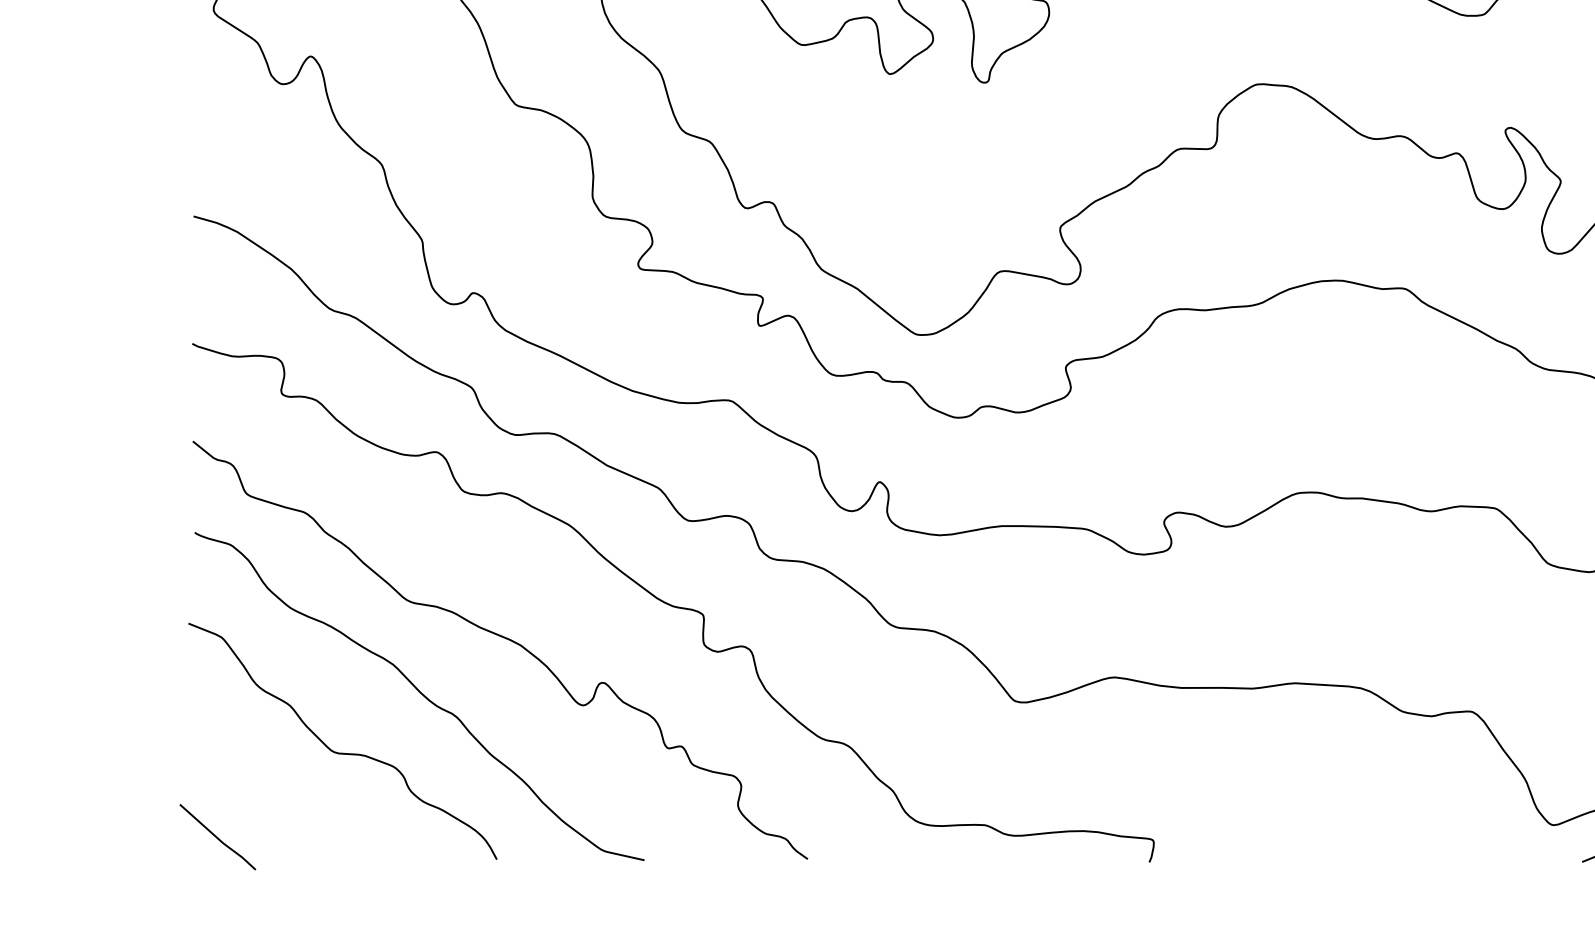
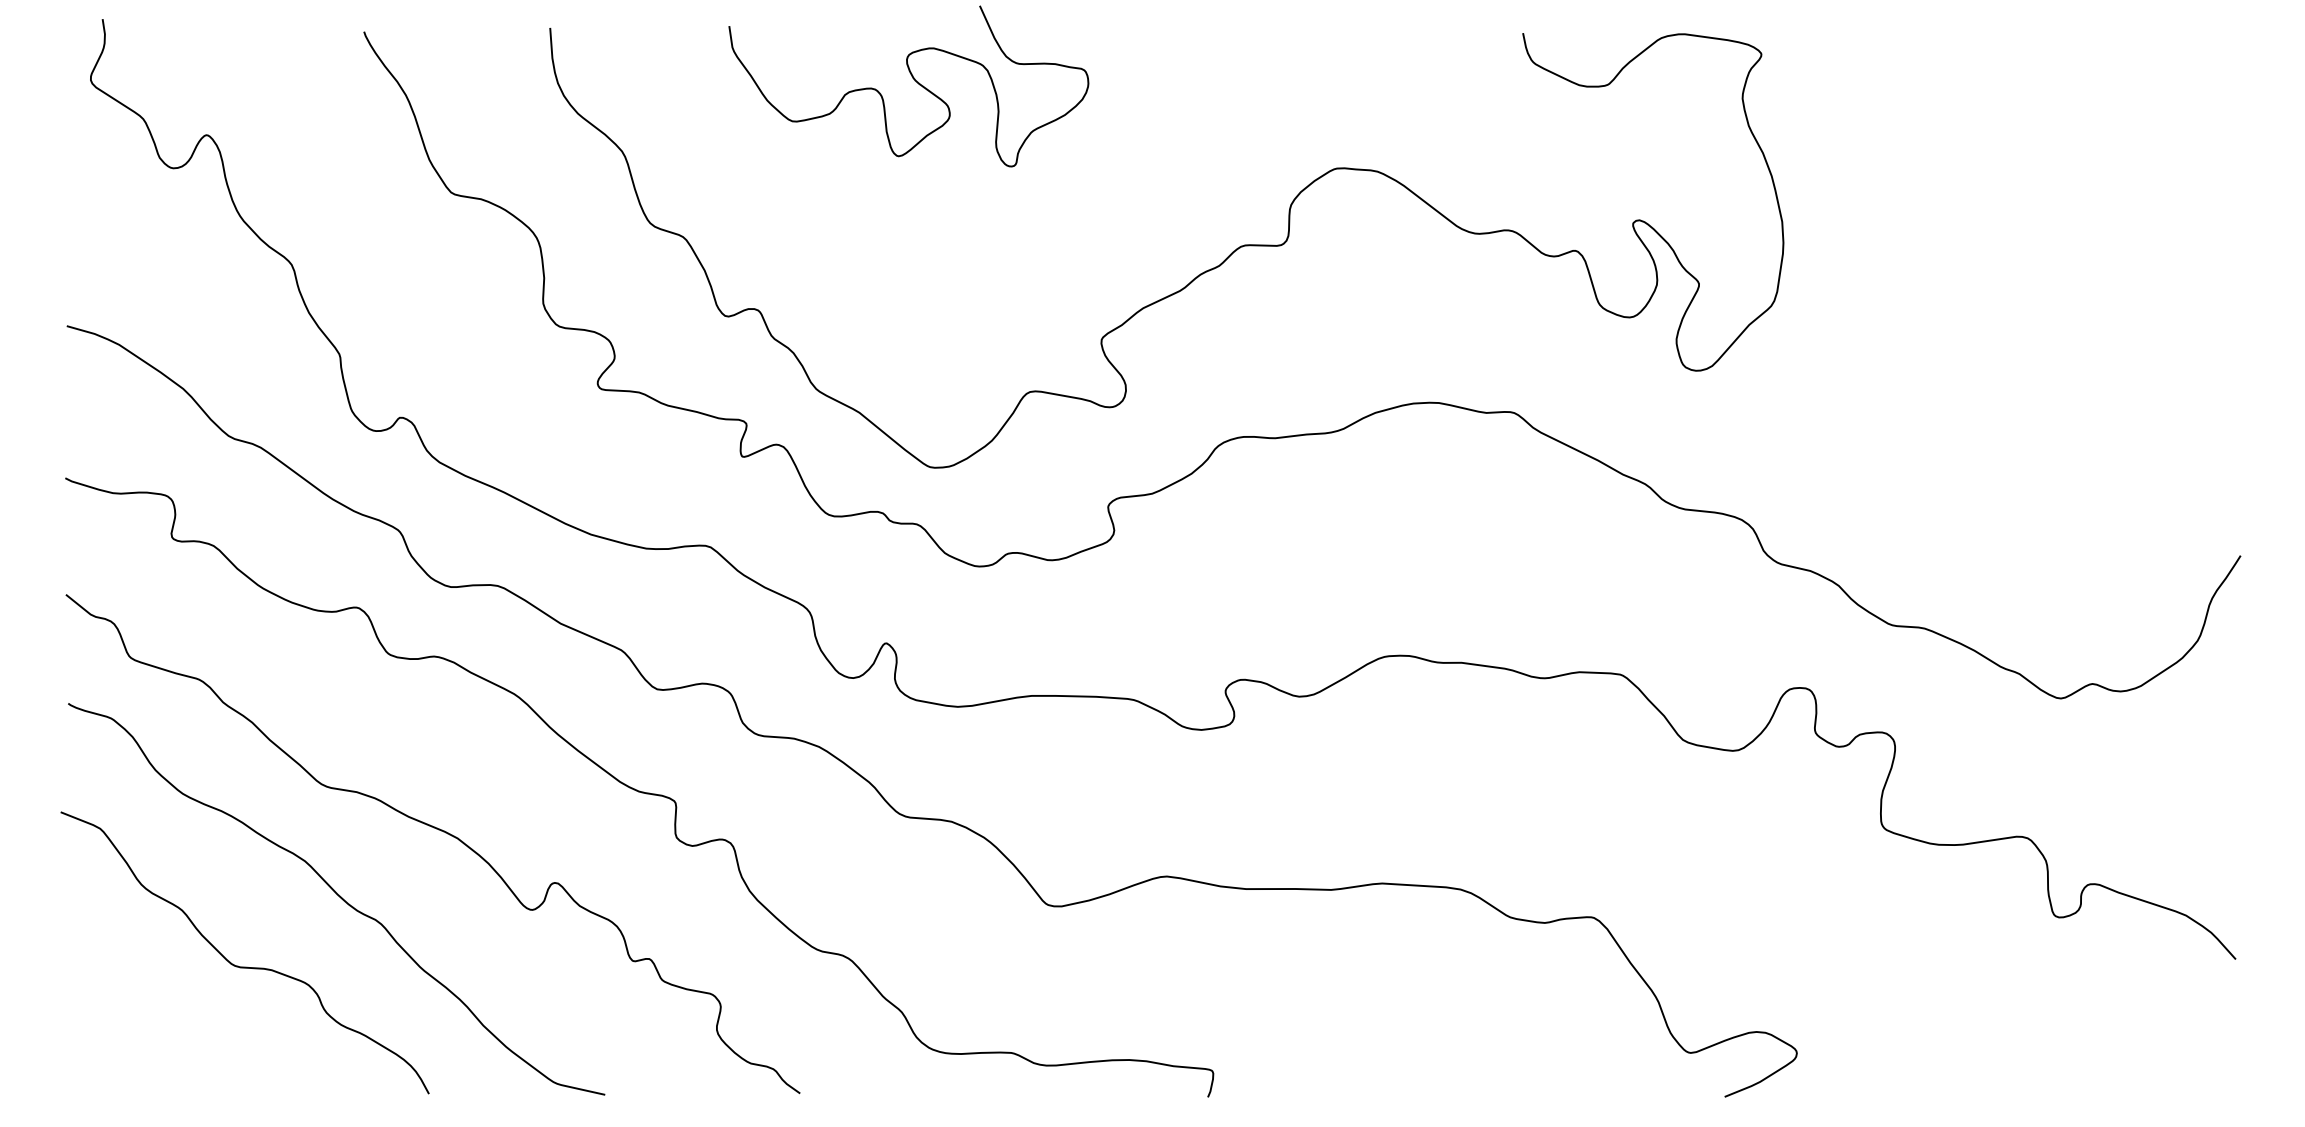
line: (216, 836) -> (94, 1066), removed

